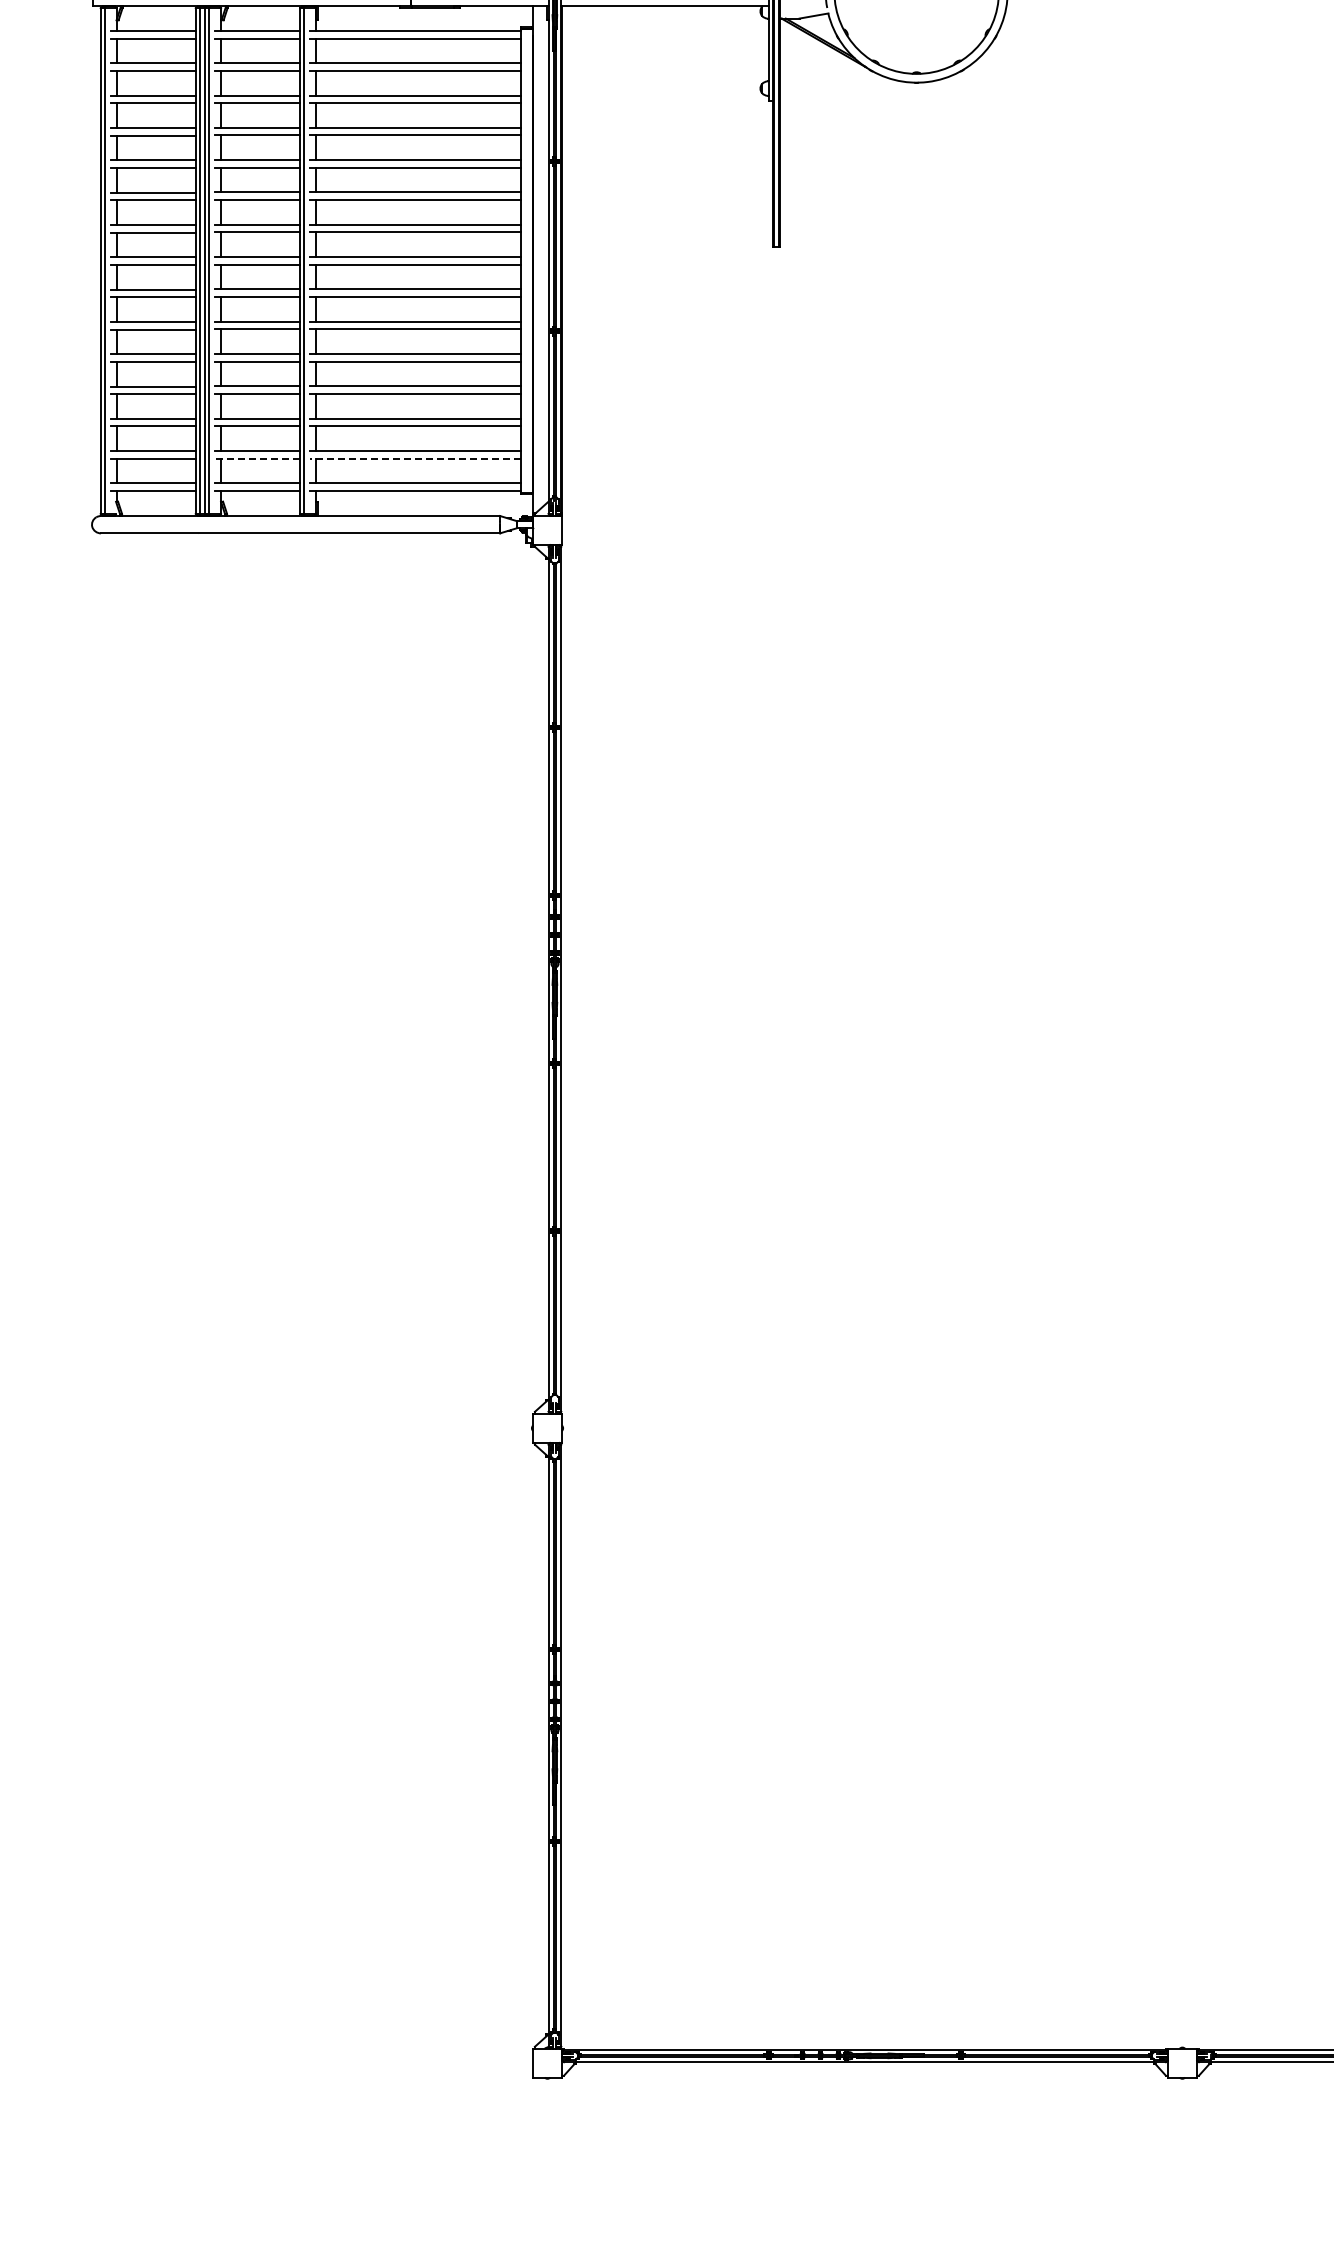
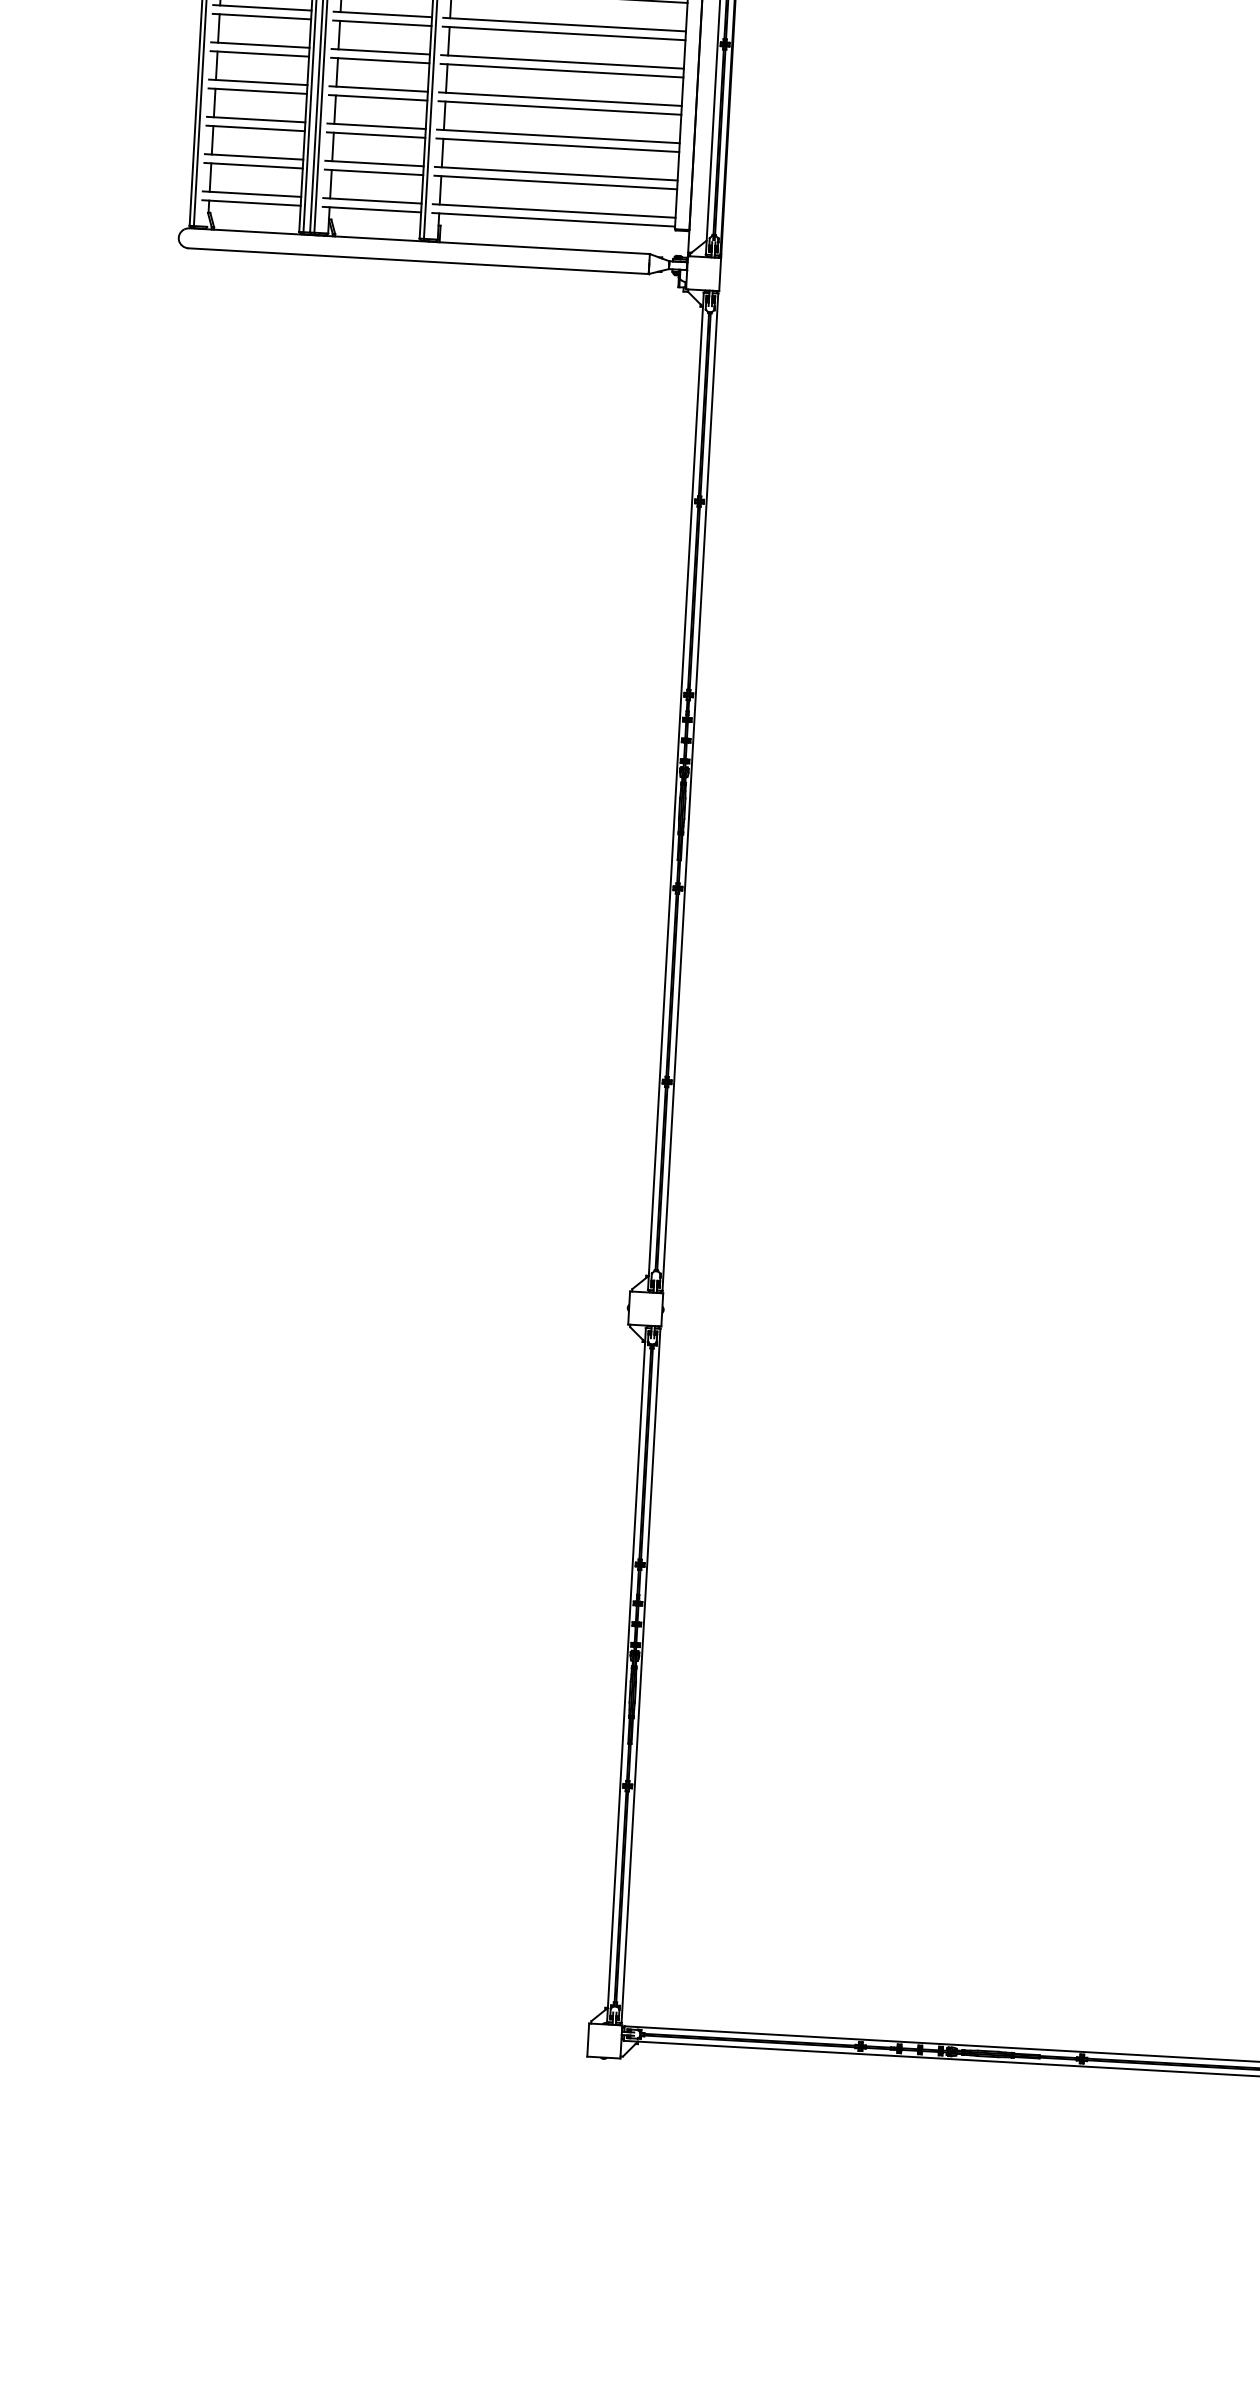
line: (257, 458) -> (373, 172), dashed -> solid
line: (414, 458) -> (554, 182), dashed -> solid

